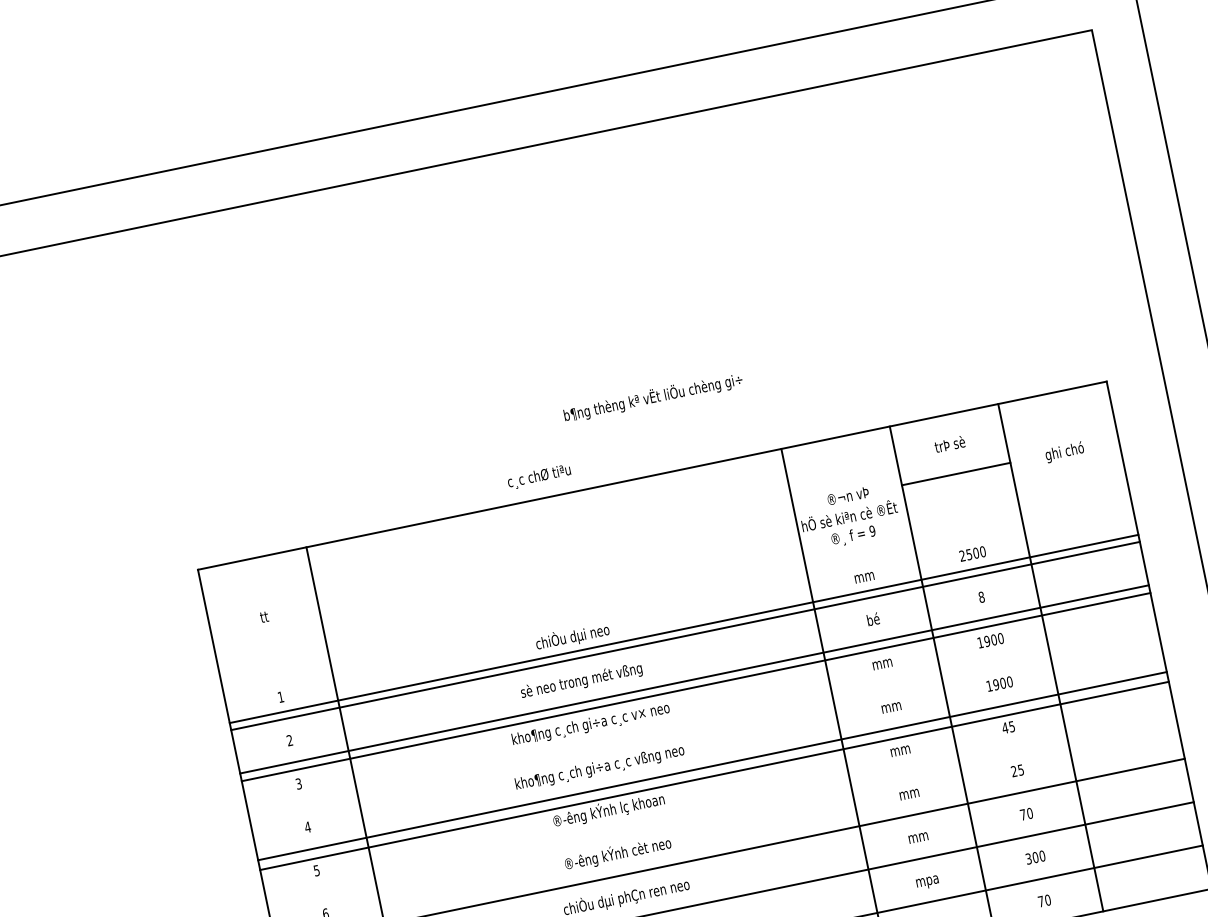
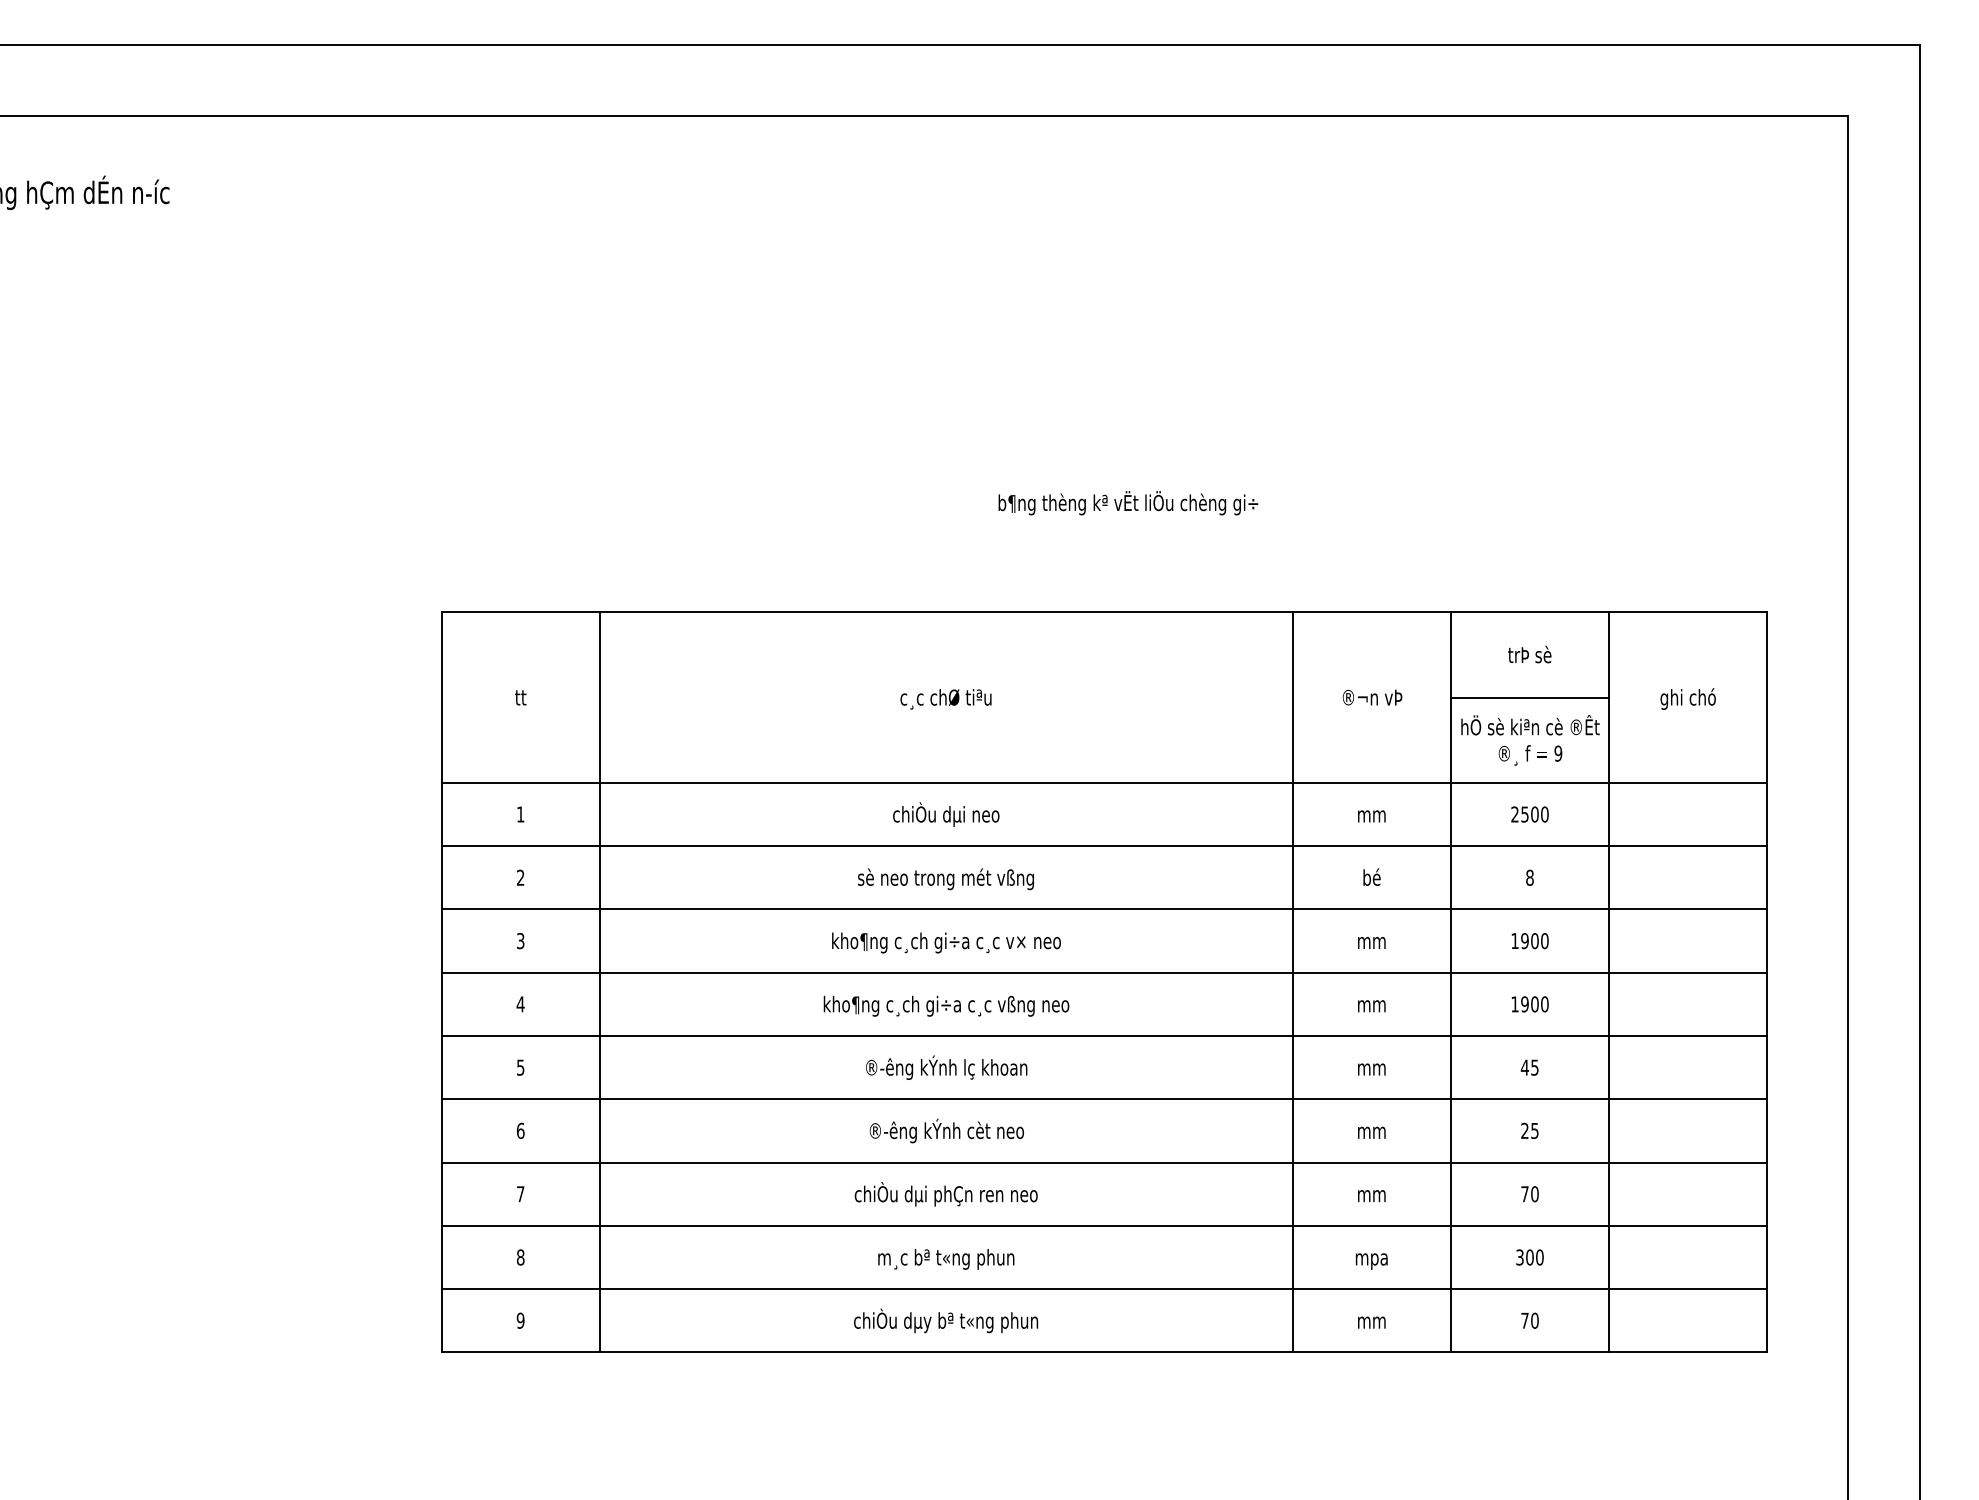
text: (539, 477) -> (945, 699), moved
text: (851, 526) -> (1530, 740), moved
line: (684, 628) -> (1104, 782), moved
line: (696, 686) -> (1104, 972), moved
line: (714, 776) -> (1104, 1099), moved

